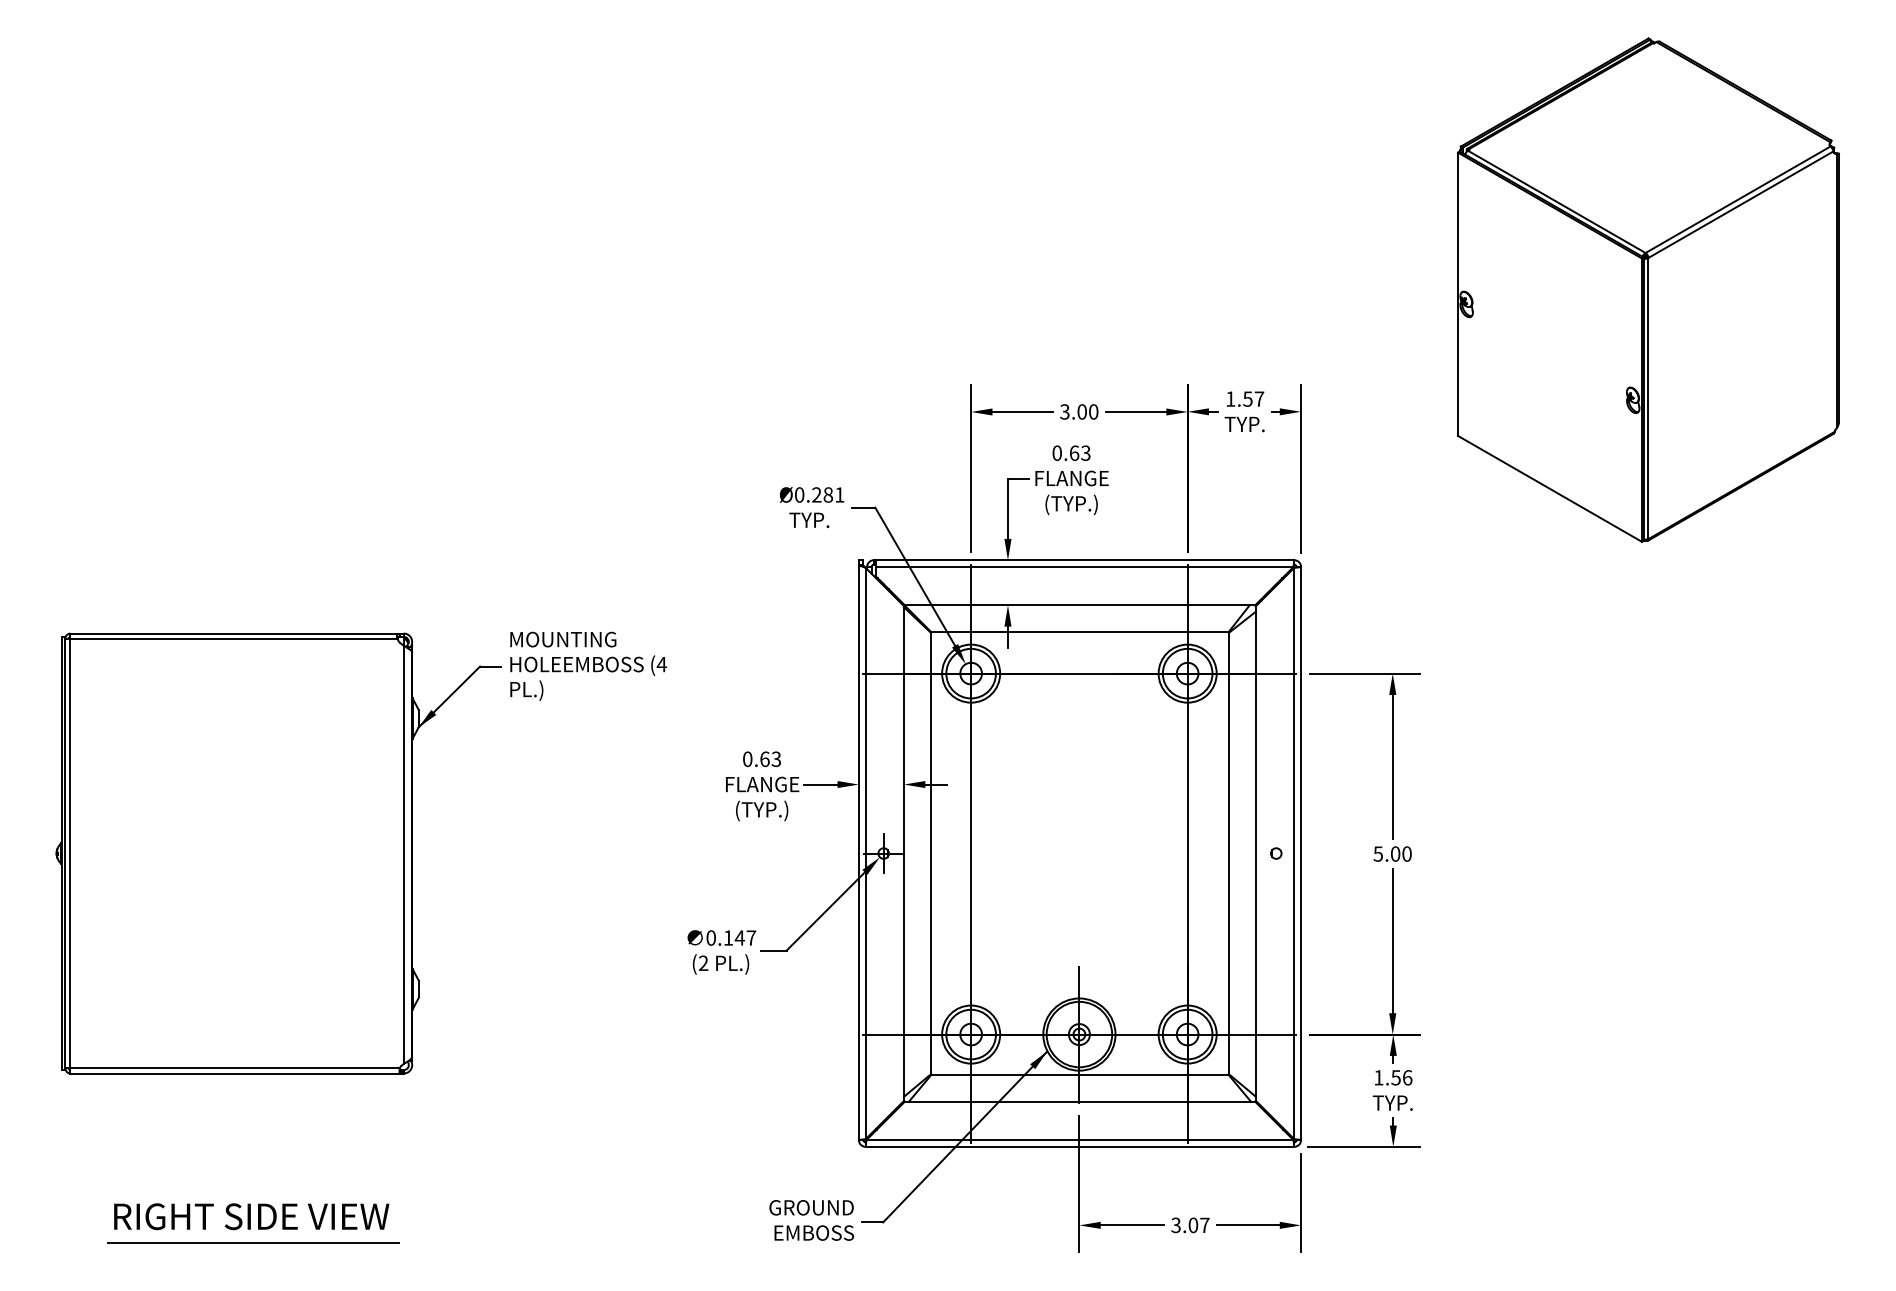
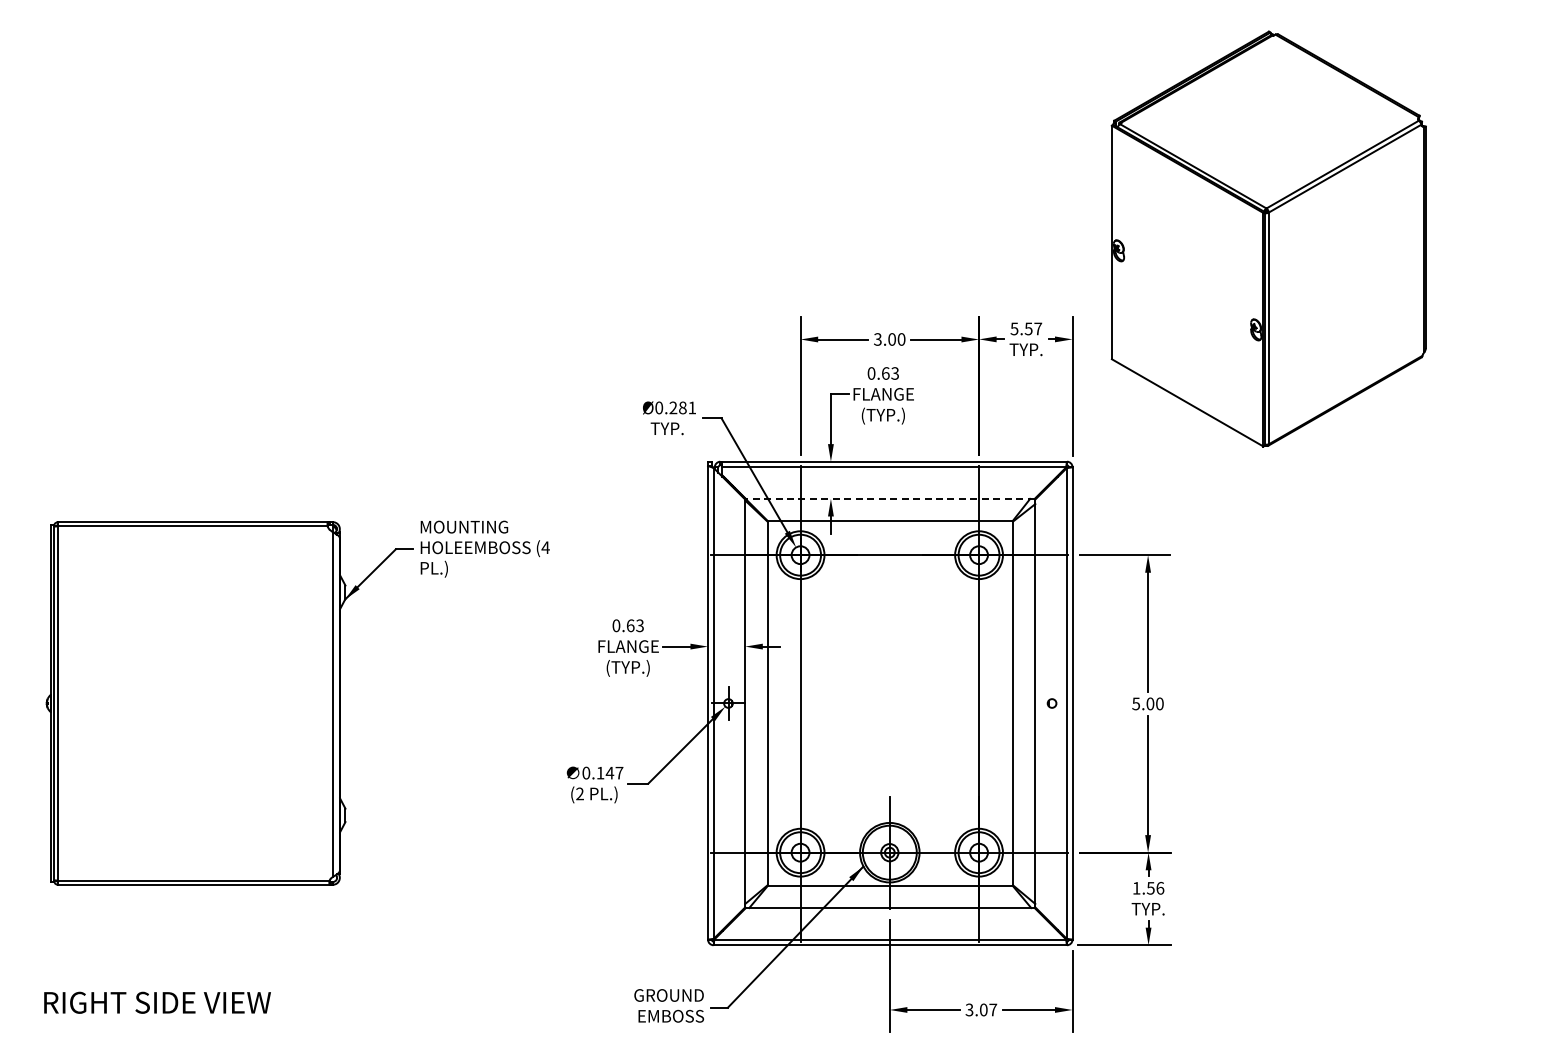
part: (1648, 289) -> (1268, 238), moved
text: (1230, 398) -> (1014, 328), 1.57 -> 5.57
line: (1079, 604) -> (889, 498), solid -> dashed
text: (251, 1216) -> (157, 1002), moved
line: (254, 1243) -> (209, 1024), removed

